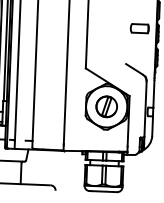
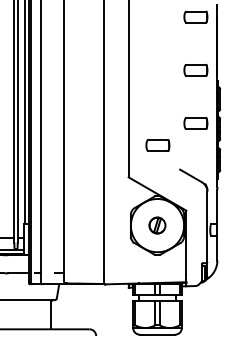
part: (109, 44) -> (157, 145), added
part: (106, 106) -> (157, 225), size x0.6

